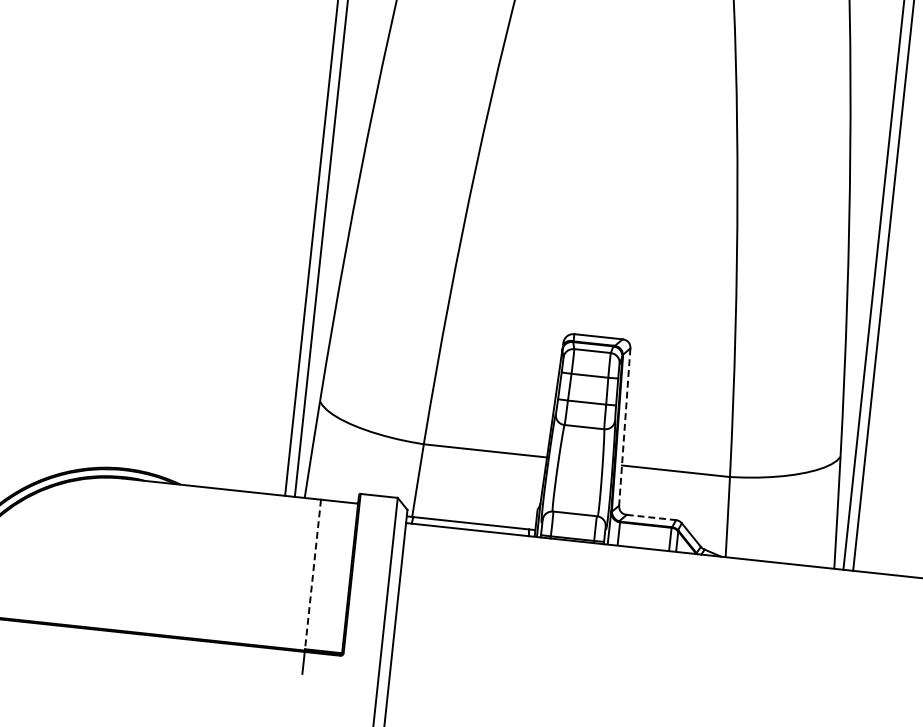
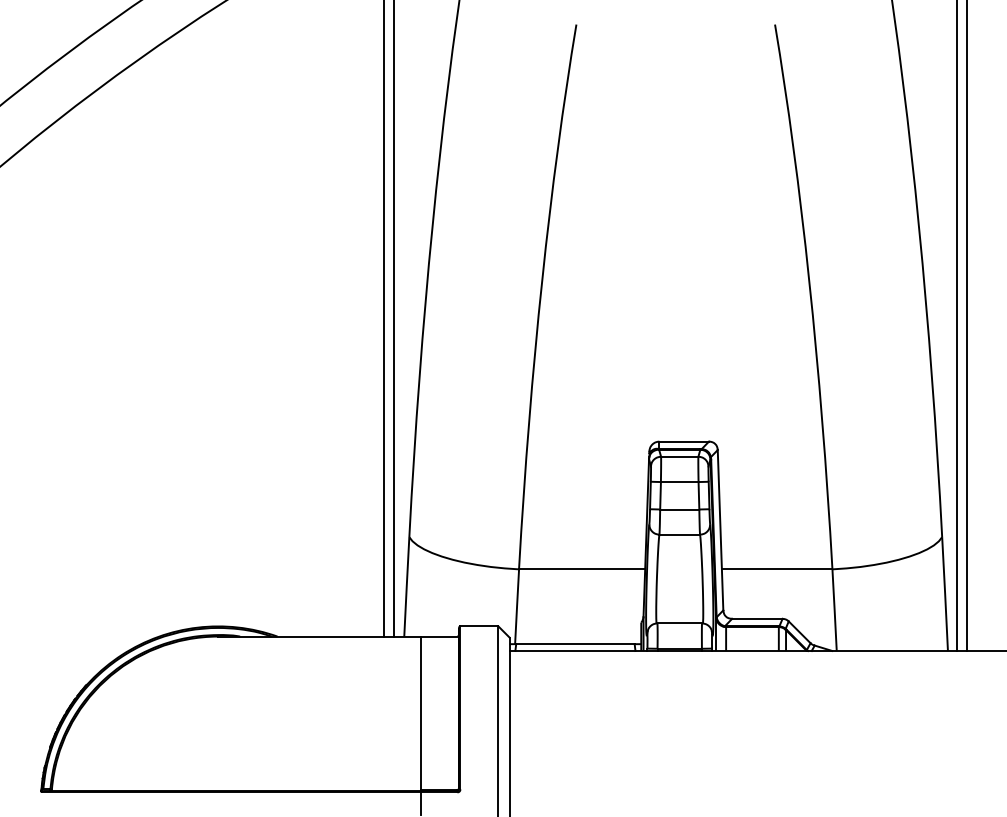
line: (624, 427) -> (720, 530), dashed -> solid
line: (651, 517) -> (757, 618), dashed -> solid
line: (312, 574) -> (420, 713), dashed -> solid

